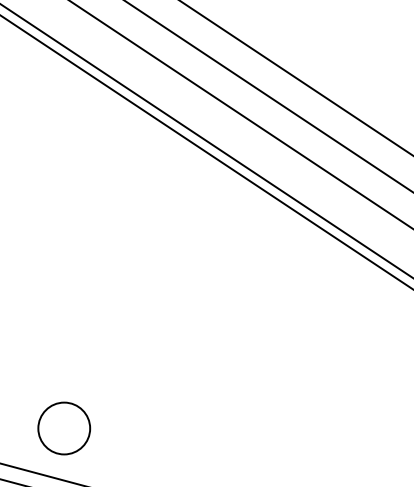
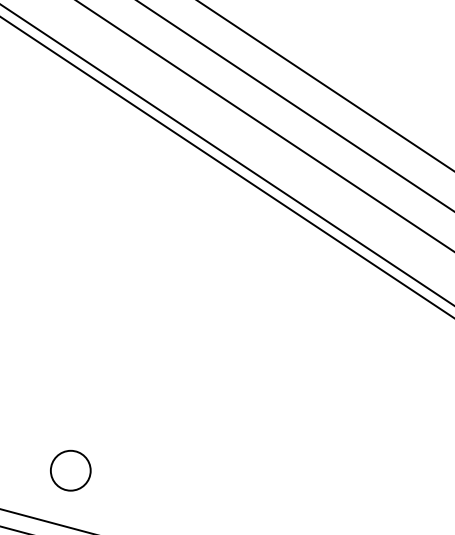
circle: (64, 428) -> (70, 470), size x0.7

